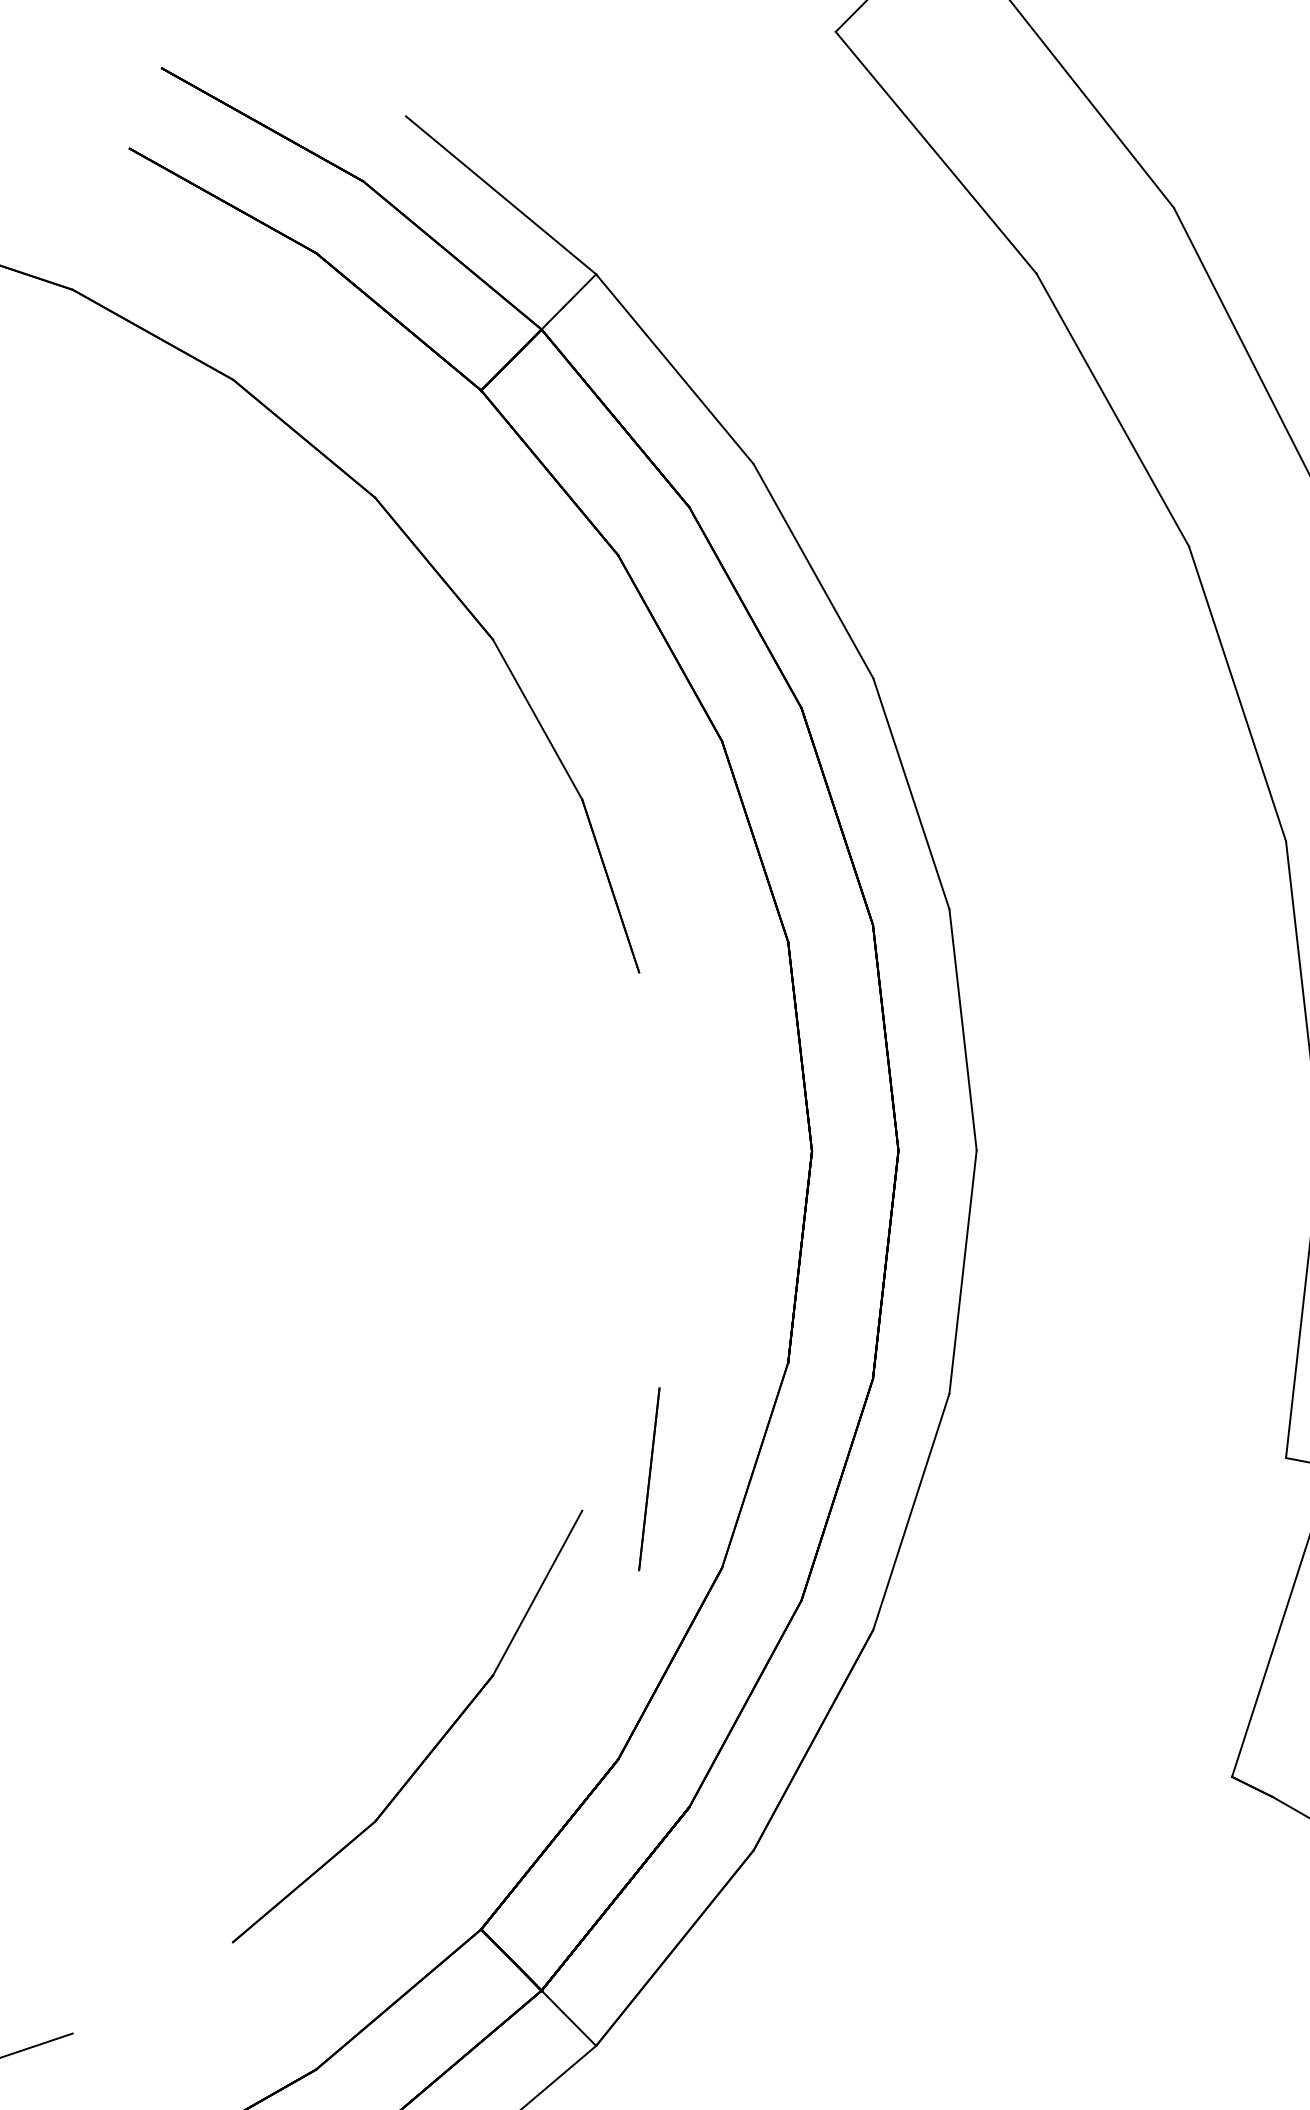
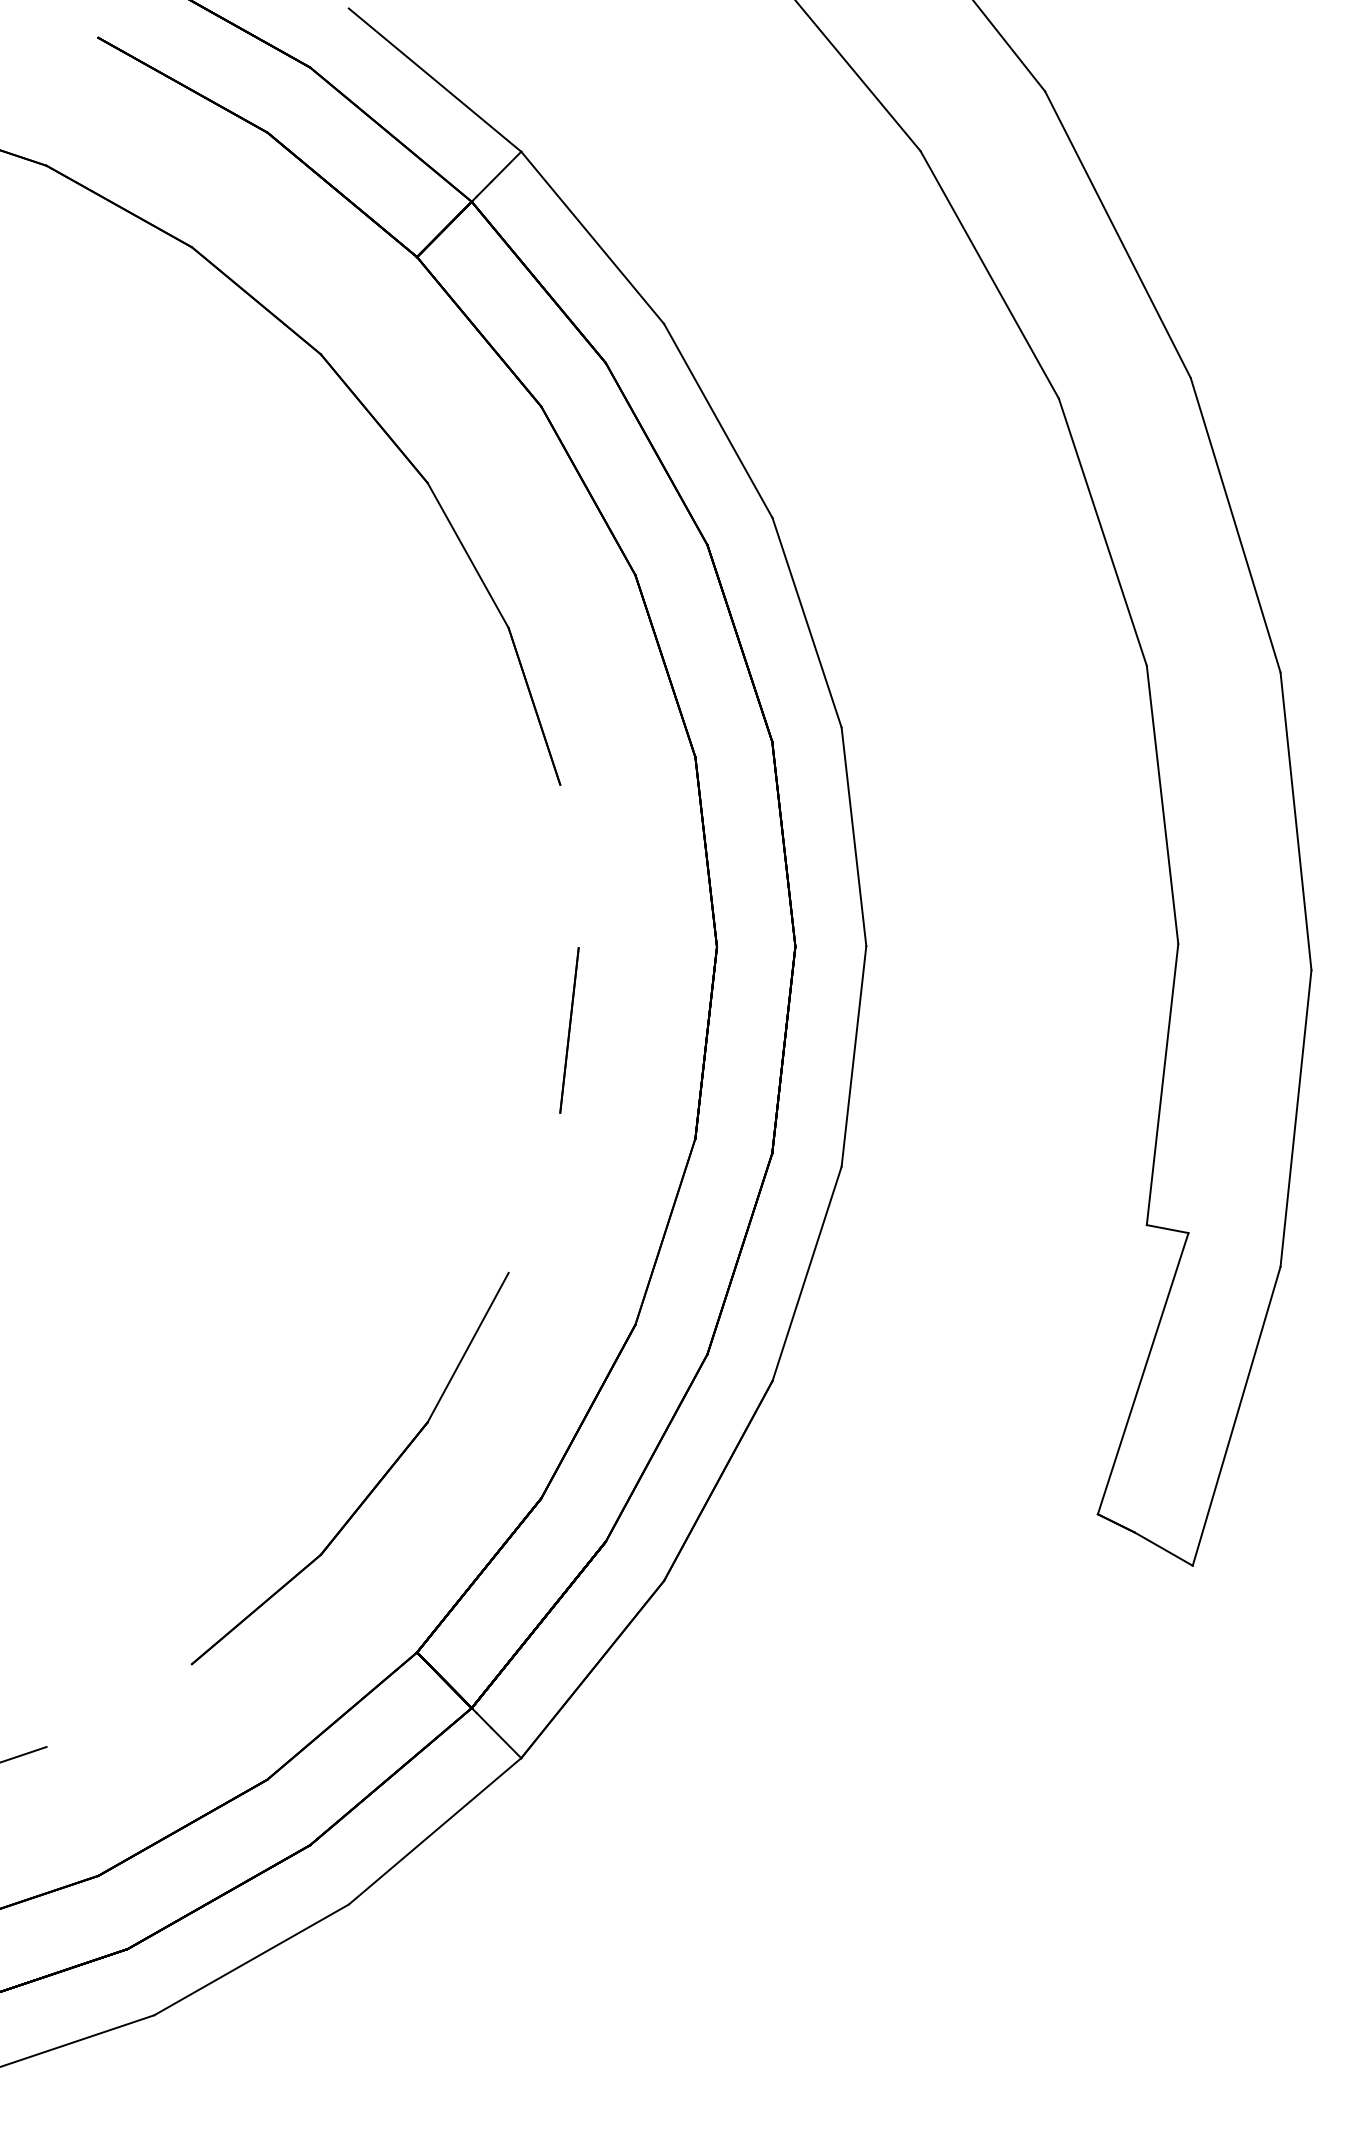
line: (649, 1479) -> (569, 1030), moved

